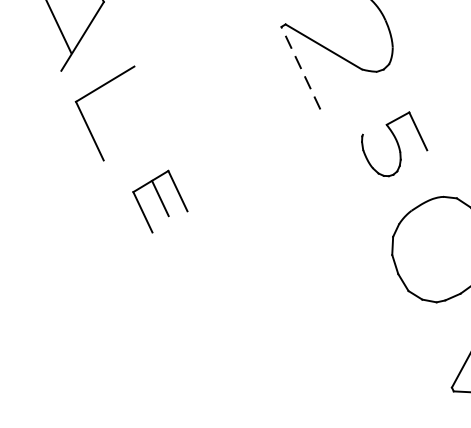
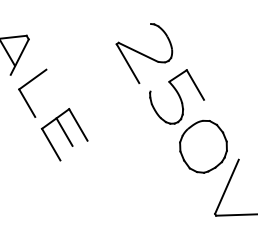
line: (299, 67) -> (127, 63), dashed -> solid
part: (393, 142) -> (176, 96), size x1.67
part: (160, 200) -> (64, 134), size x1.67

